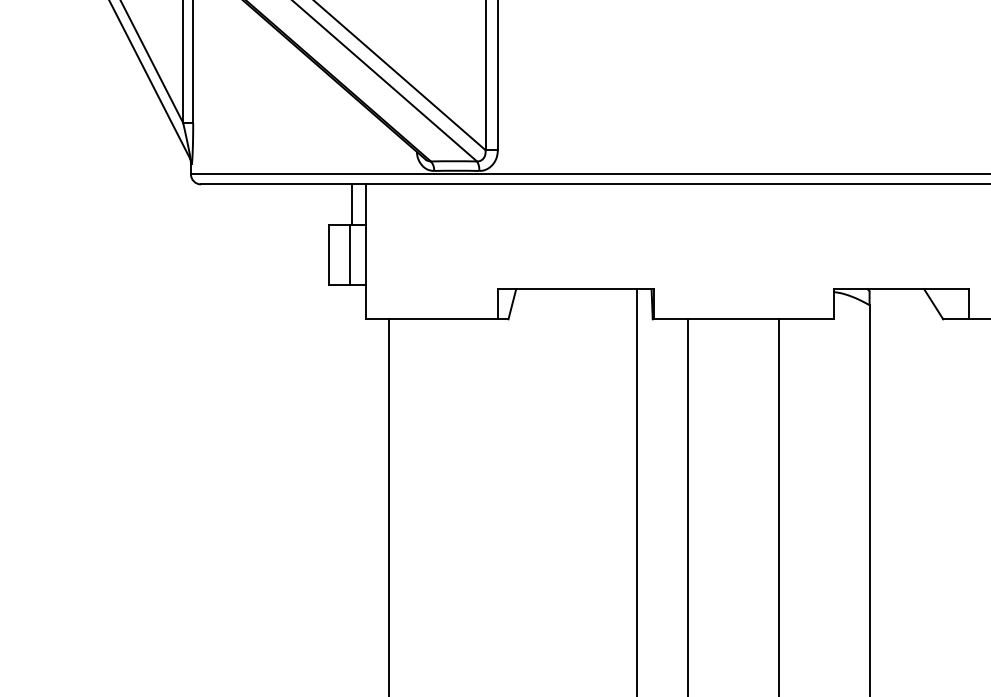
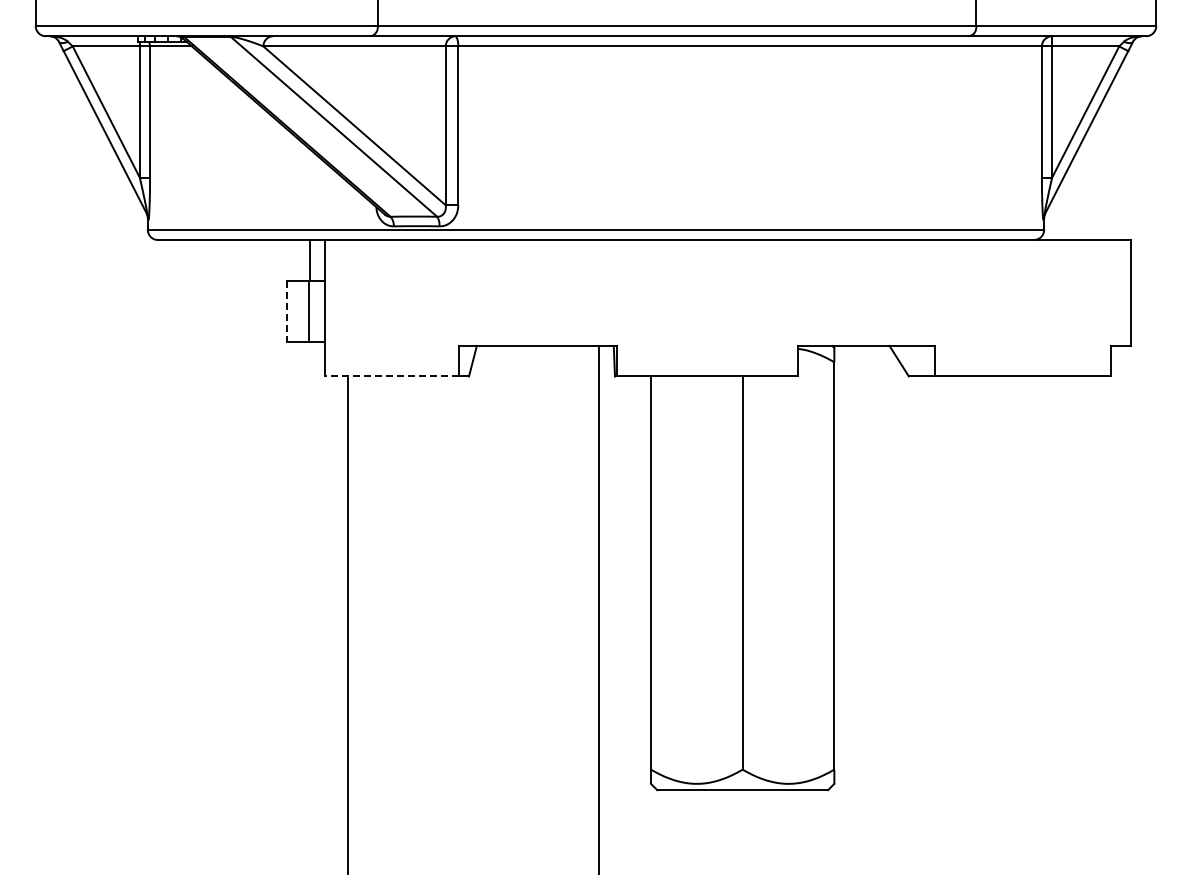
line: (329, 255) -> (287, 311), solid -> dashed
line: (431, 319) -> (391, 376), solid -> dashed

